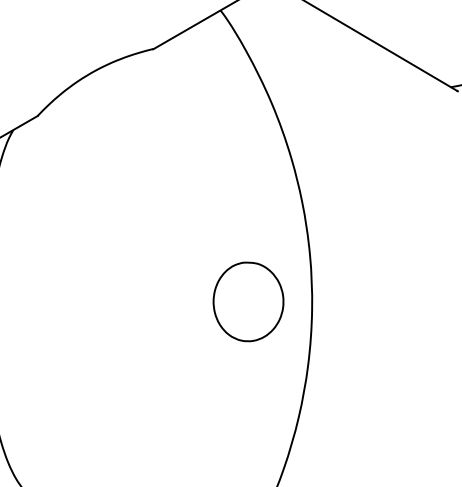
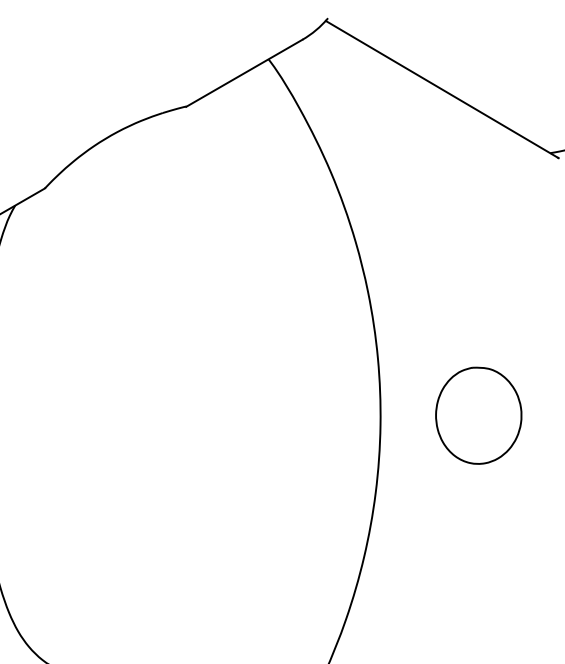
part: (248, 301) -> (478, 415), moved

